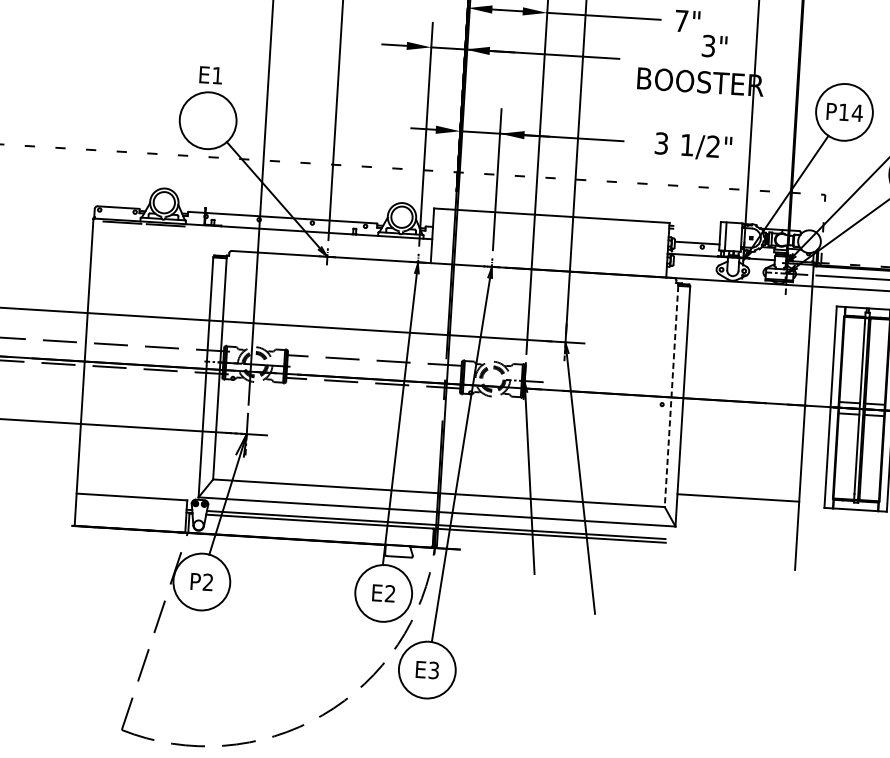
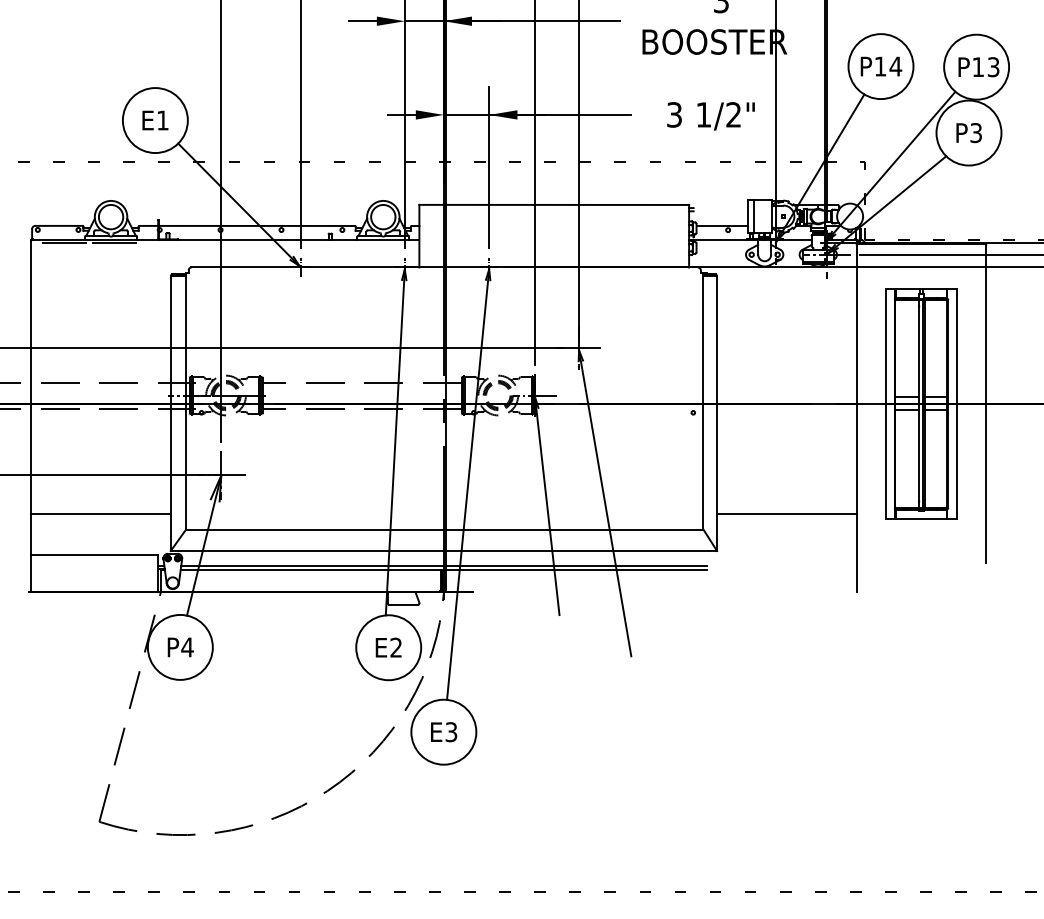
text: (211, 75) -> (155, 120), moved
line: (671, 396) -> (703, 402), dashed -> solid
line: (139, 461) -> (100, 514), added
text: (208, 582) -> (187, 647), P2 -> P4

